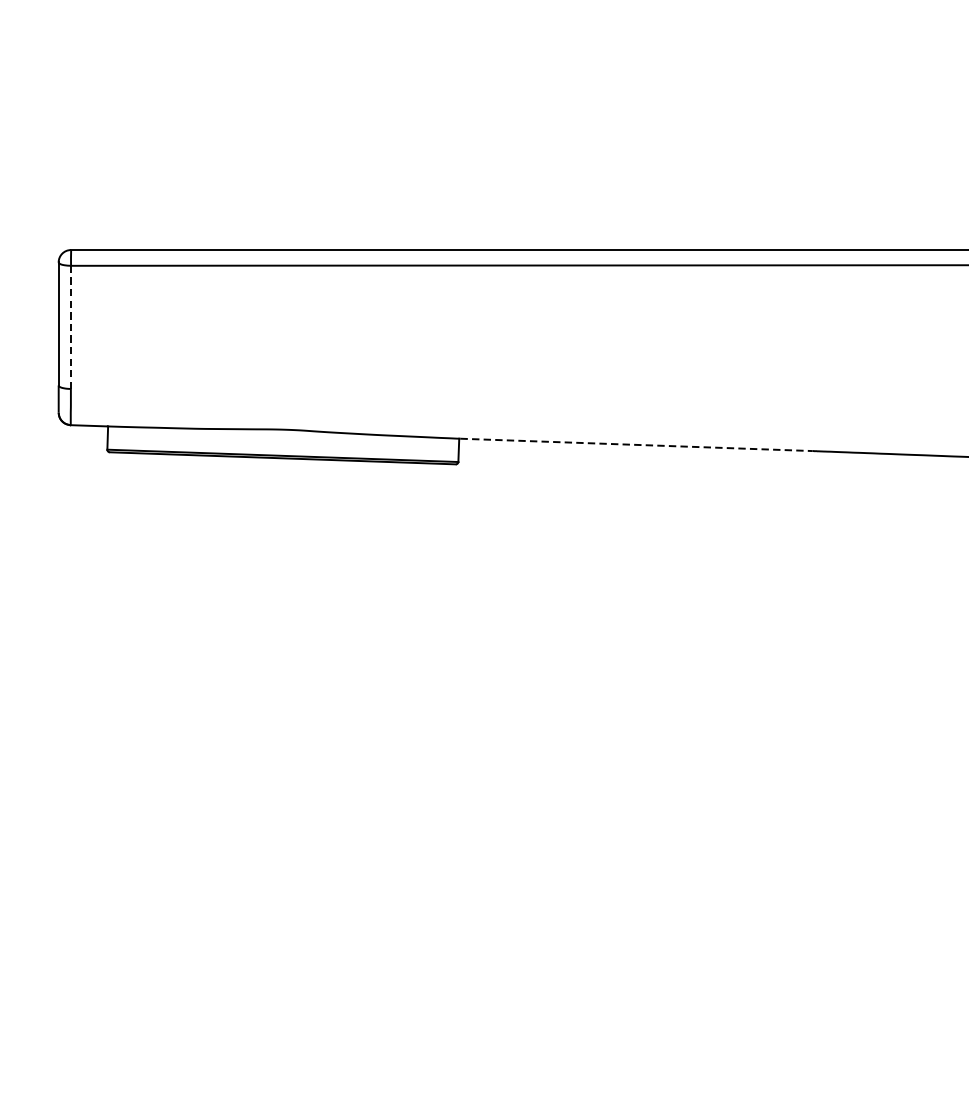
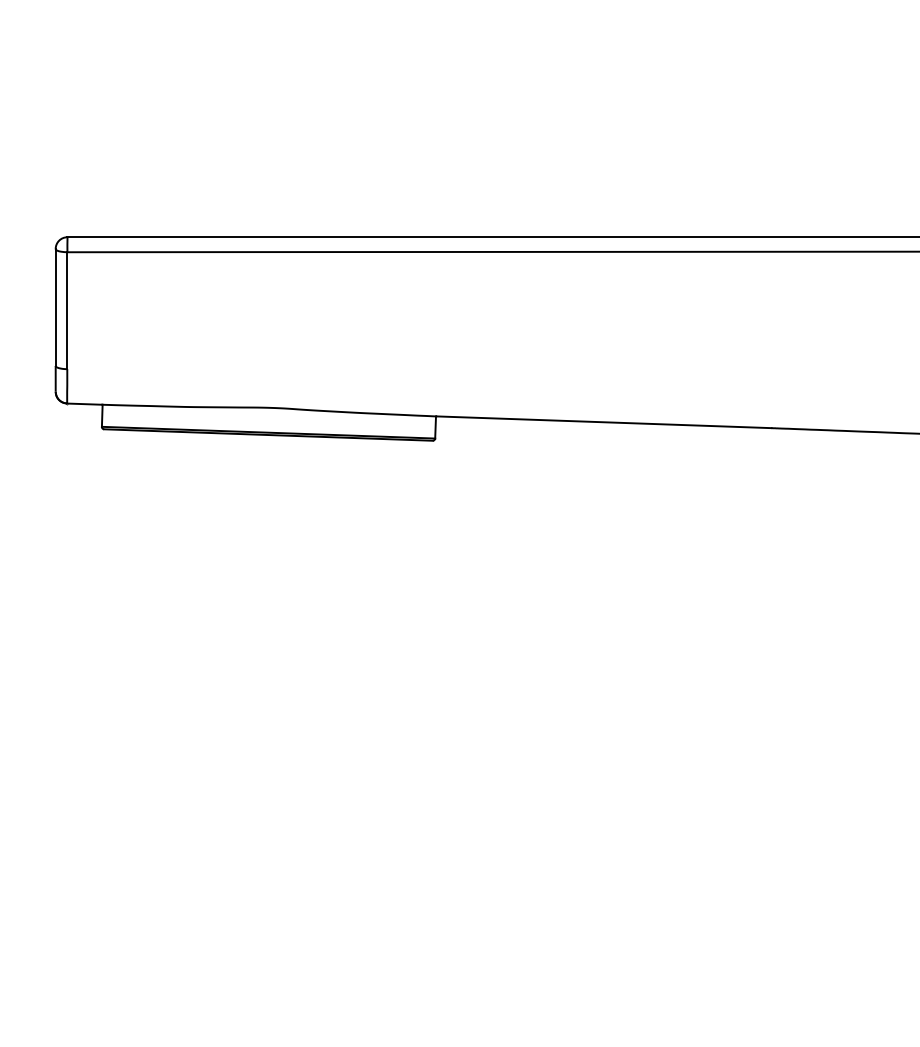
line: (71, 328) -> (67, 311), dashed -> solid
line: (636, 445) -> (604, 422), dashed -> solid

